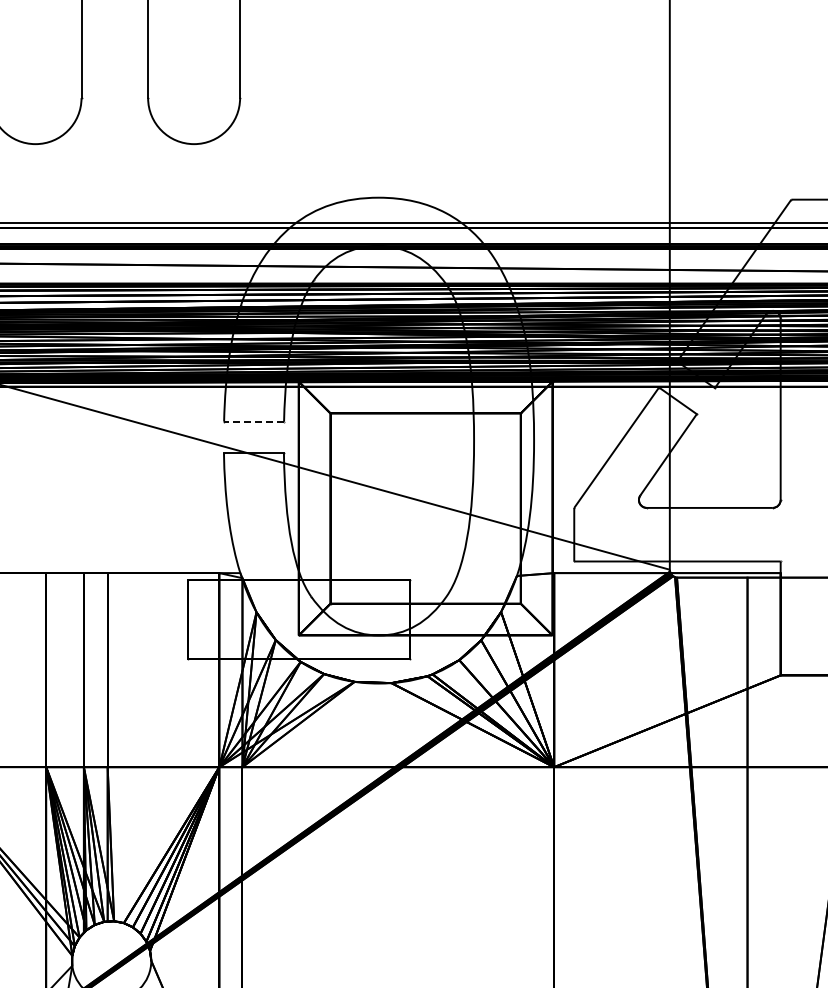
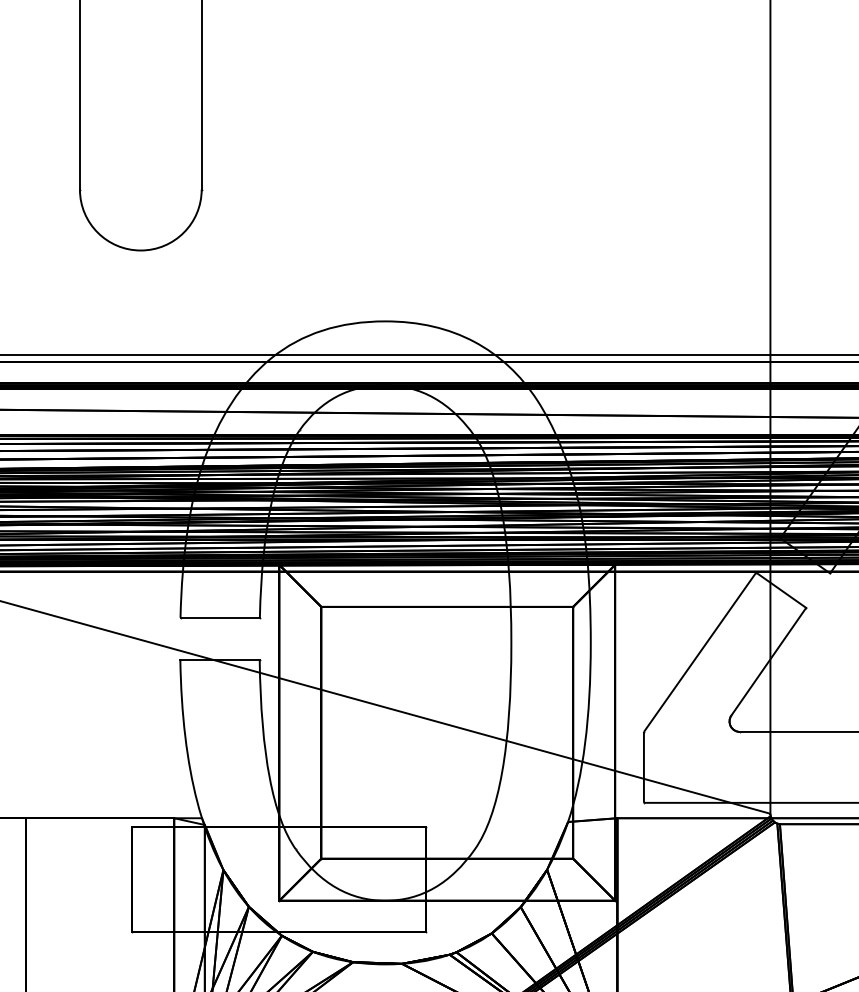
line: (254, 421) -> (220, 617), dashed -> solid

